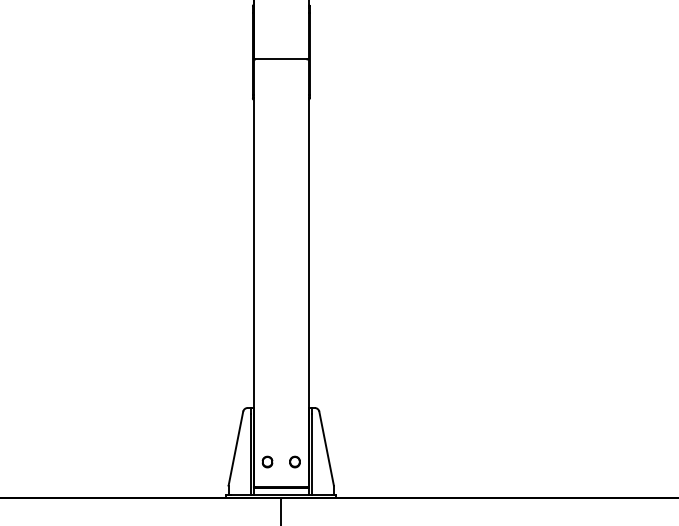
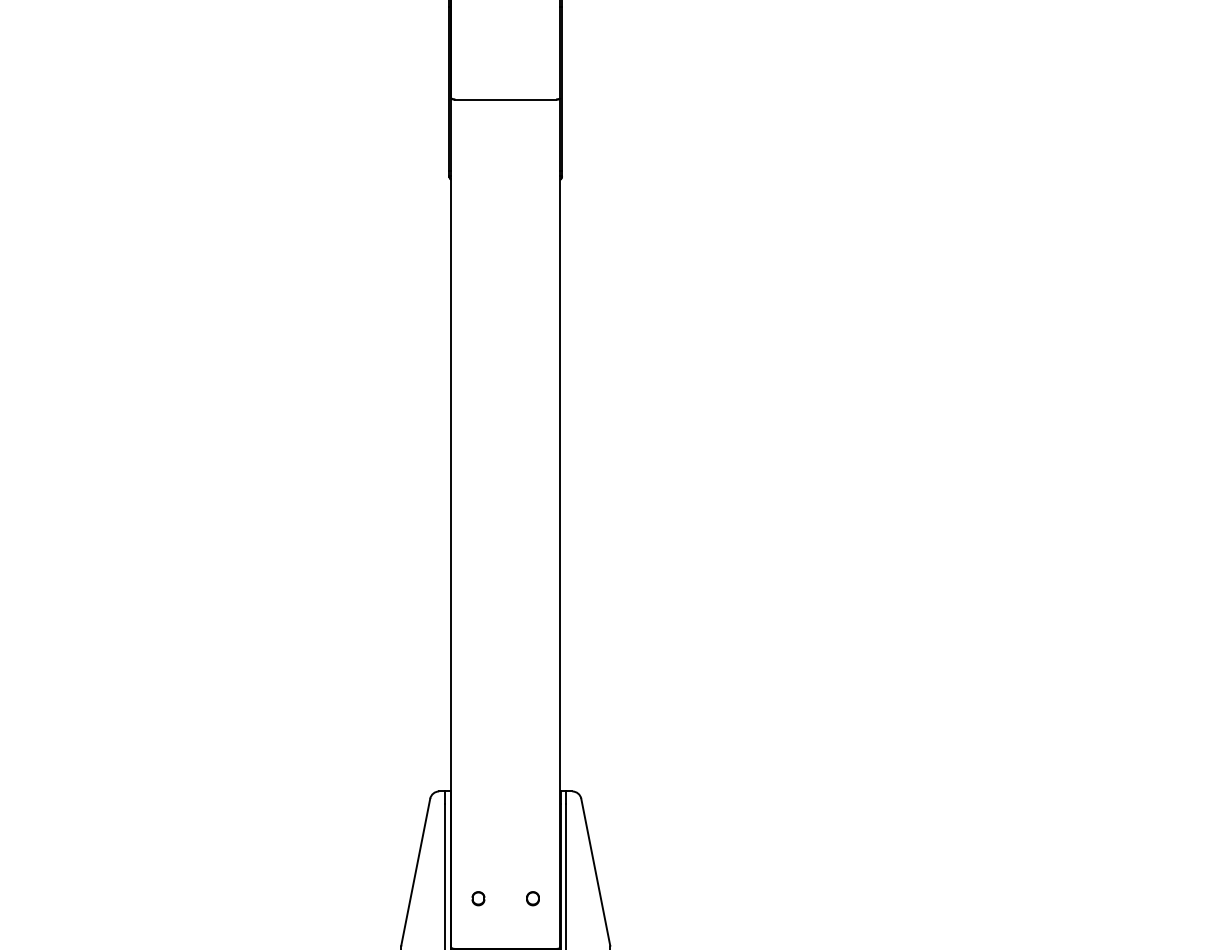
part: (267, 461) -> (478, 897), size x0.62
part: (294, 461) -> (532, 897), size x0.62

